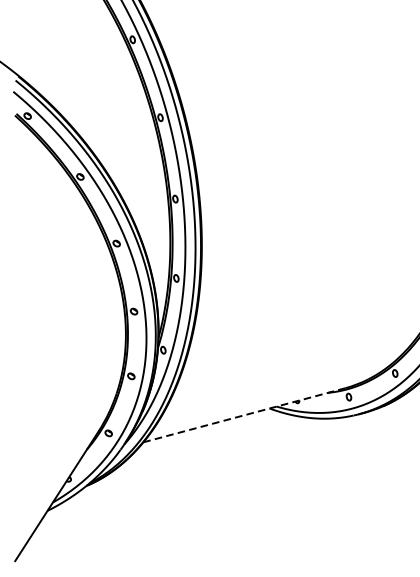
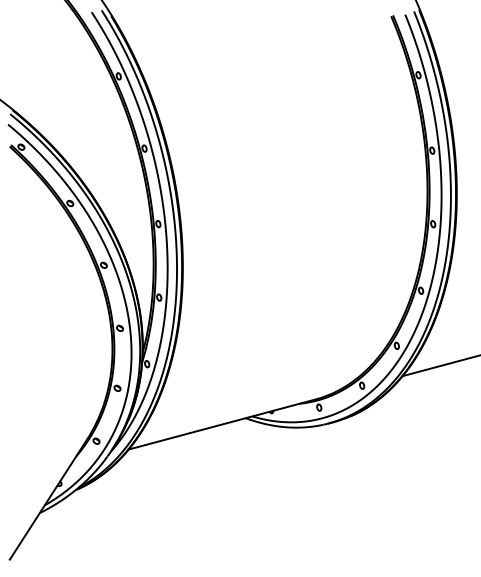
line: (244, 415) -> (222, 424), dashed -> solid

